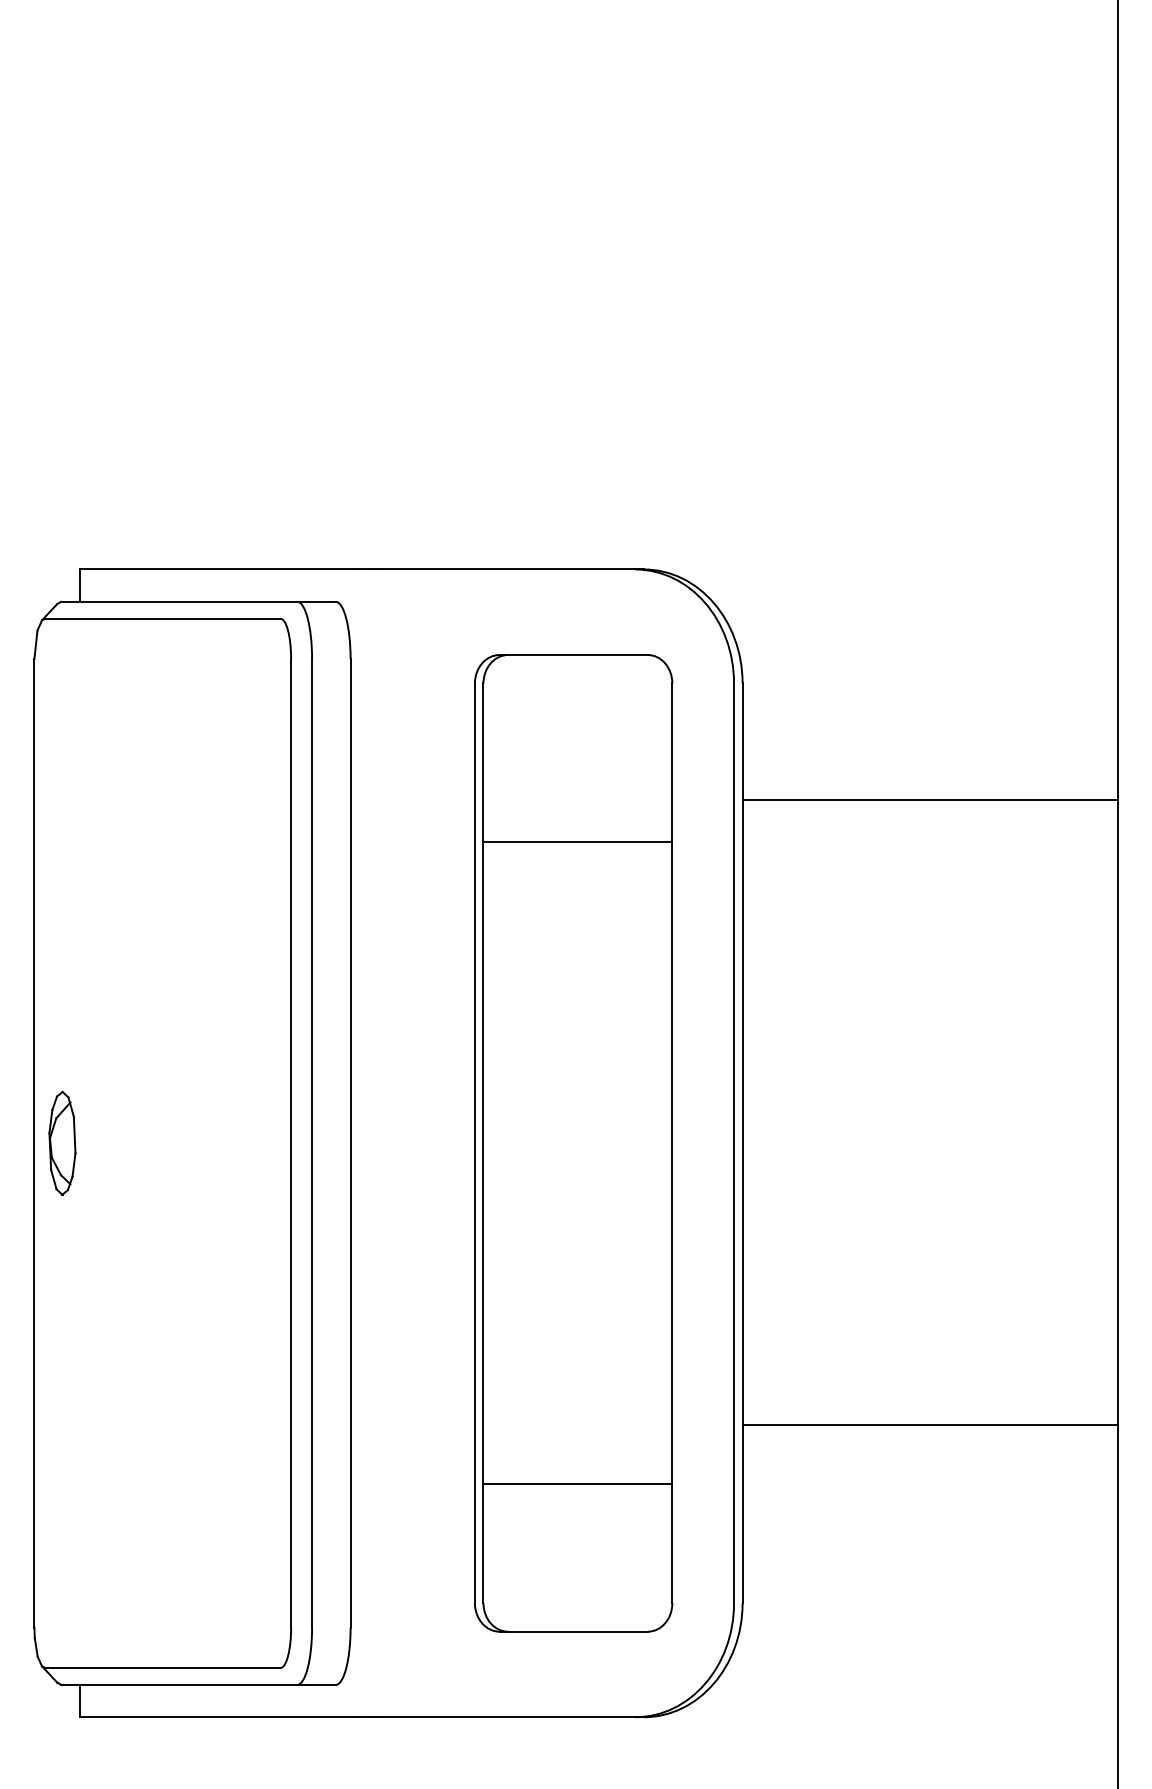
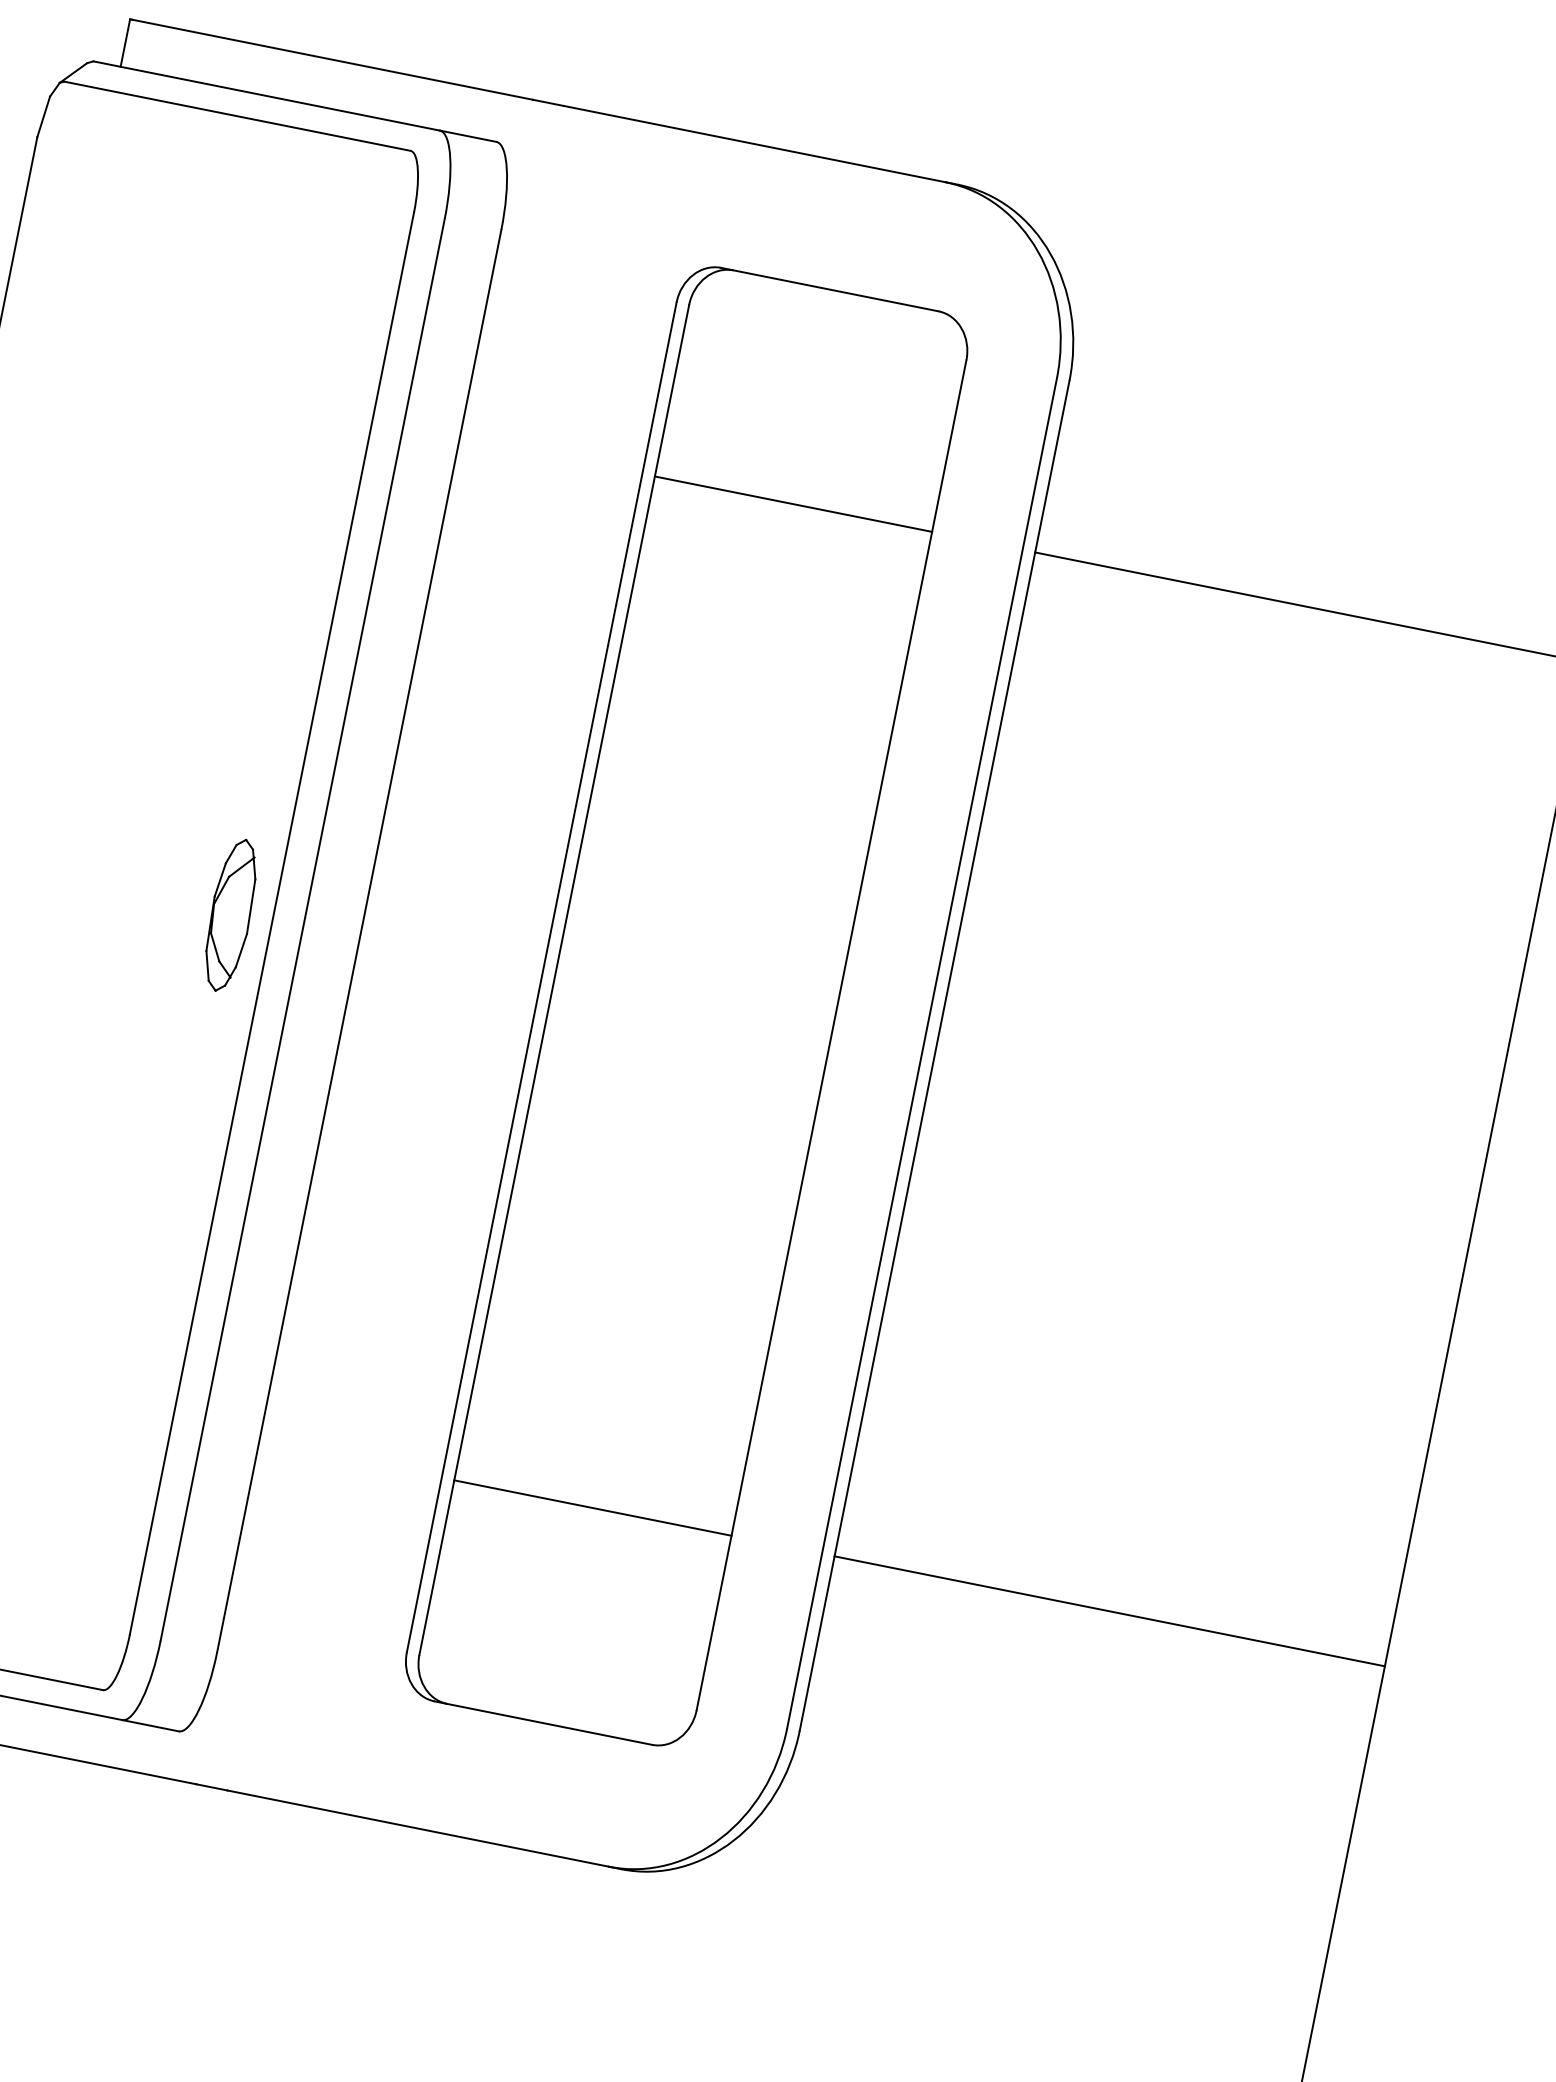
line: (577, 842) -> (792, 504), moved
part: (263, 1142) -> (231, 914), added
line: (929, 1425) -> (1108, 1611), moved

